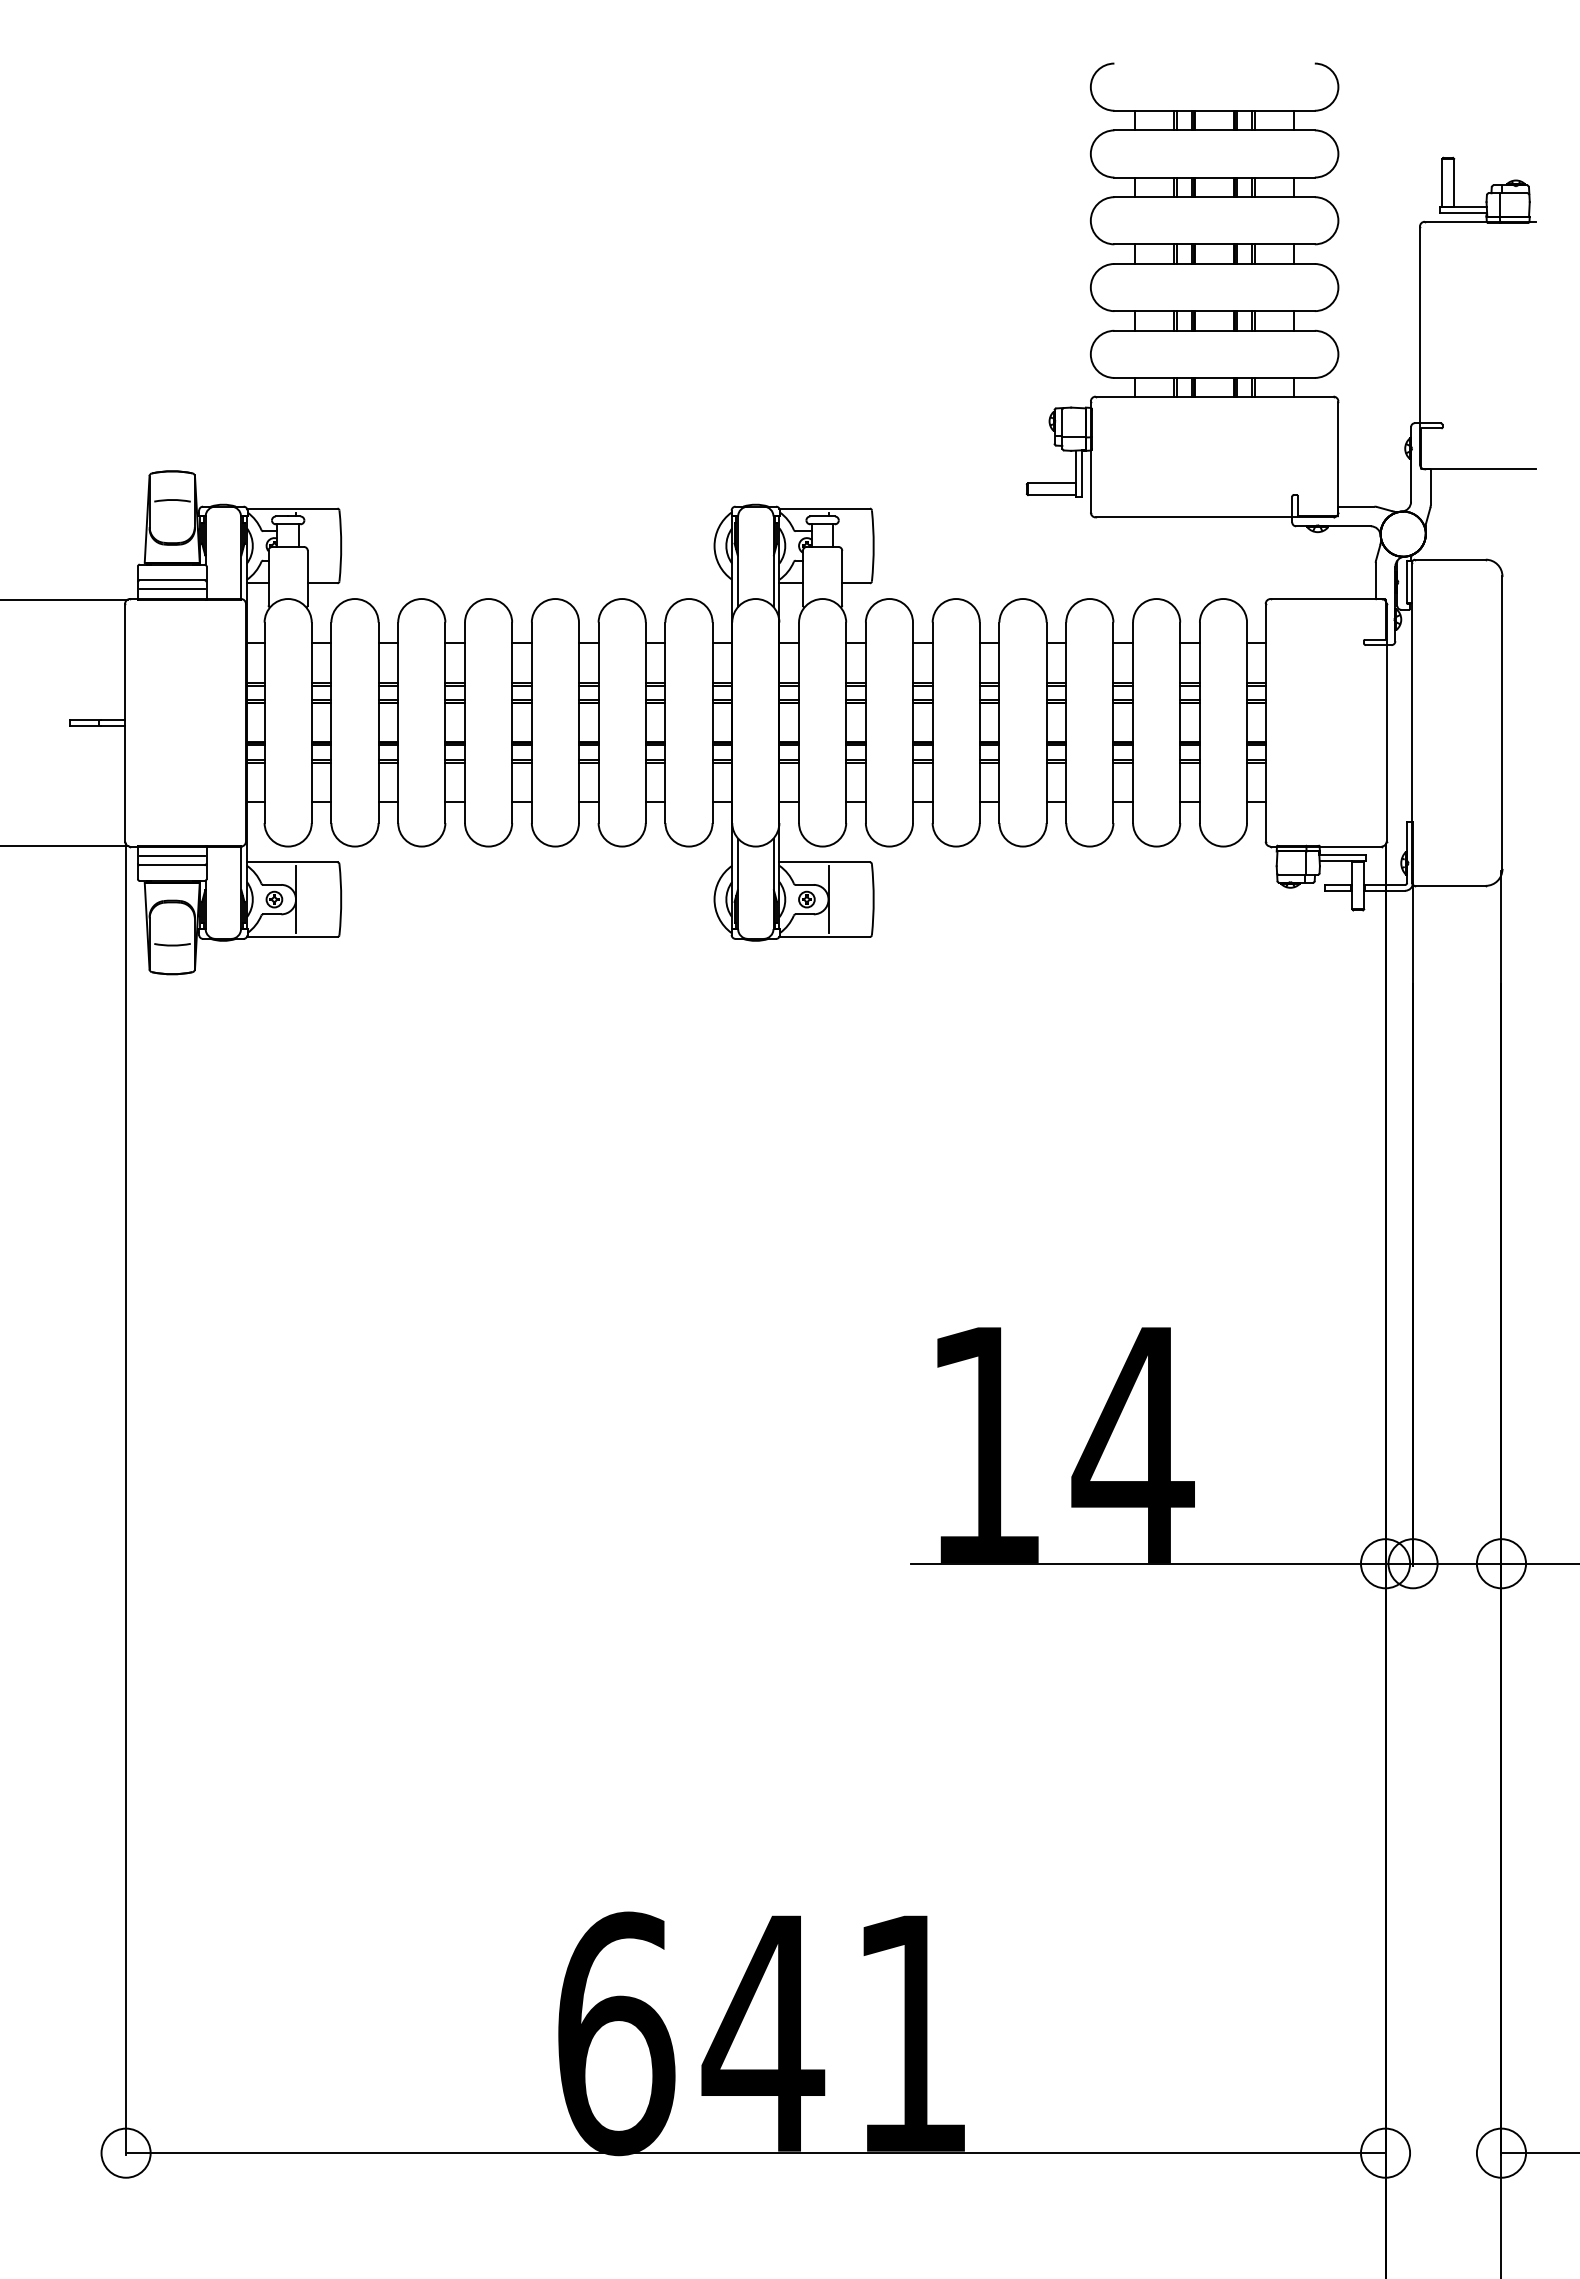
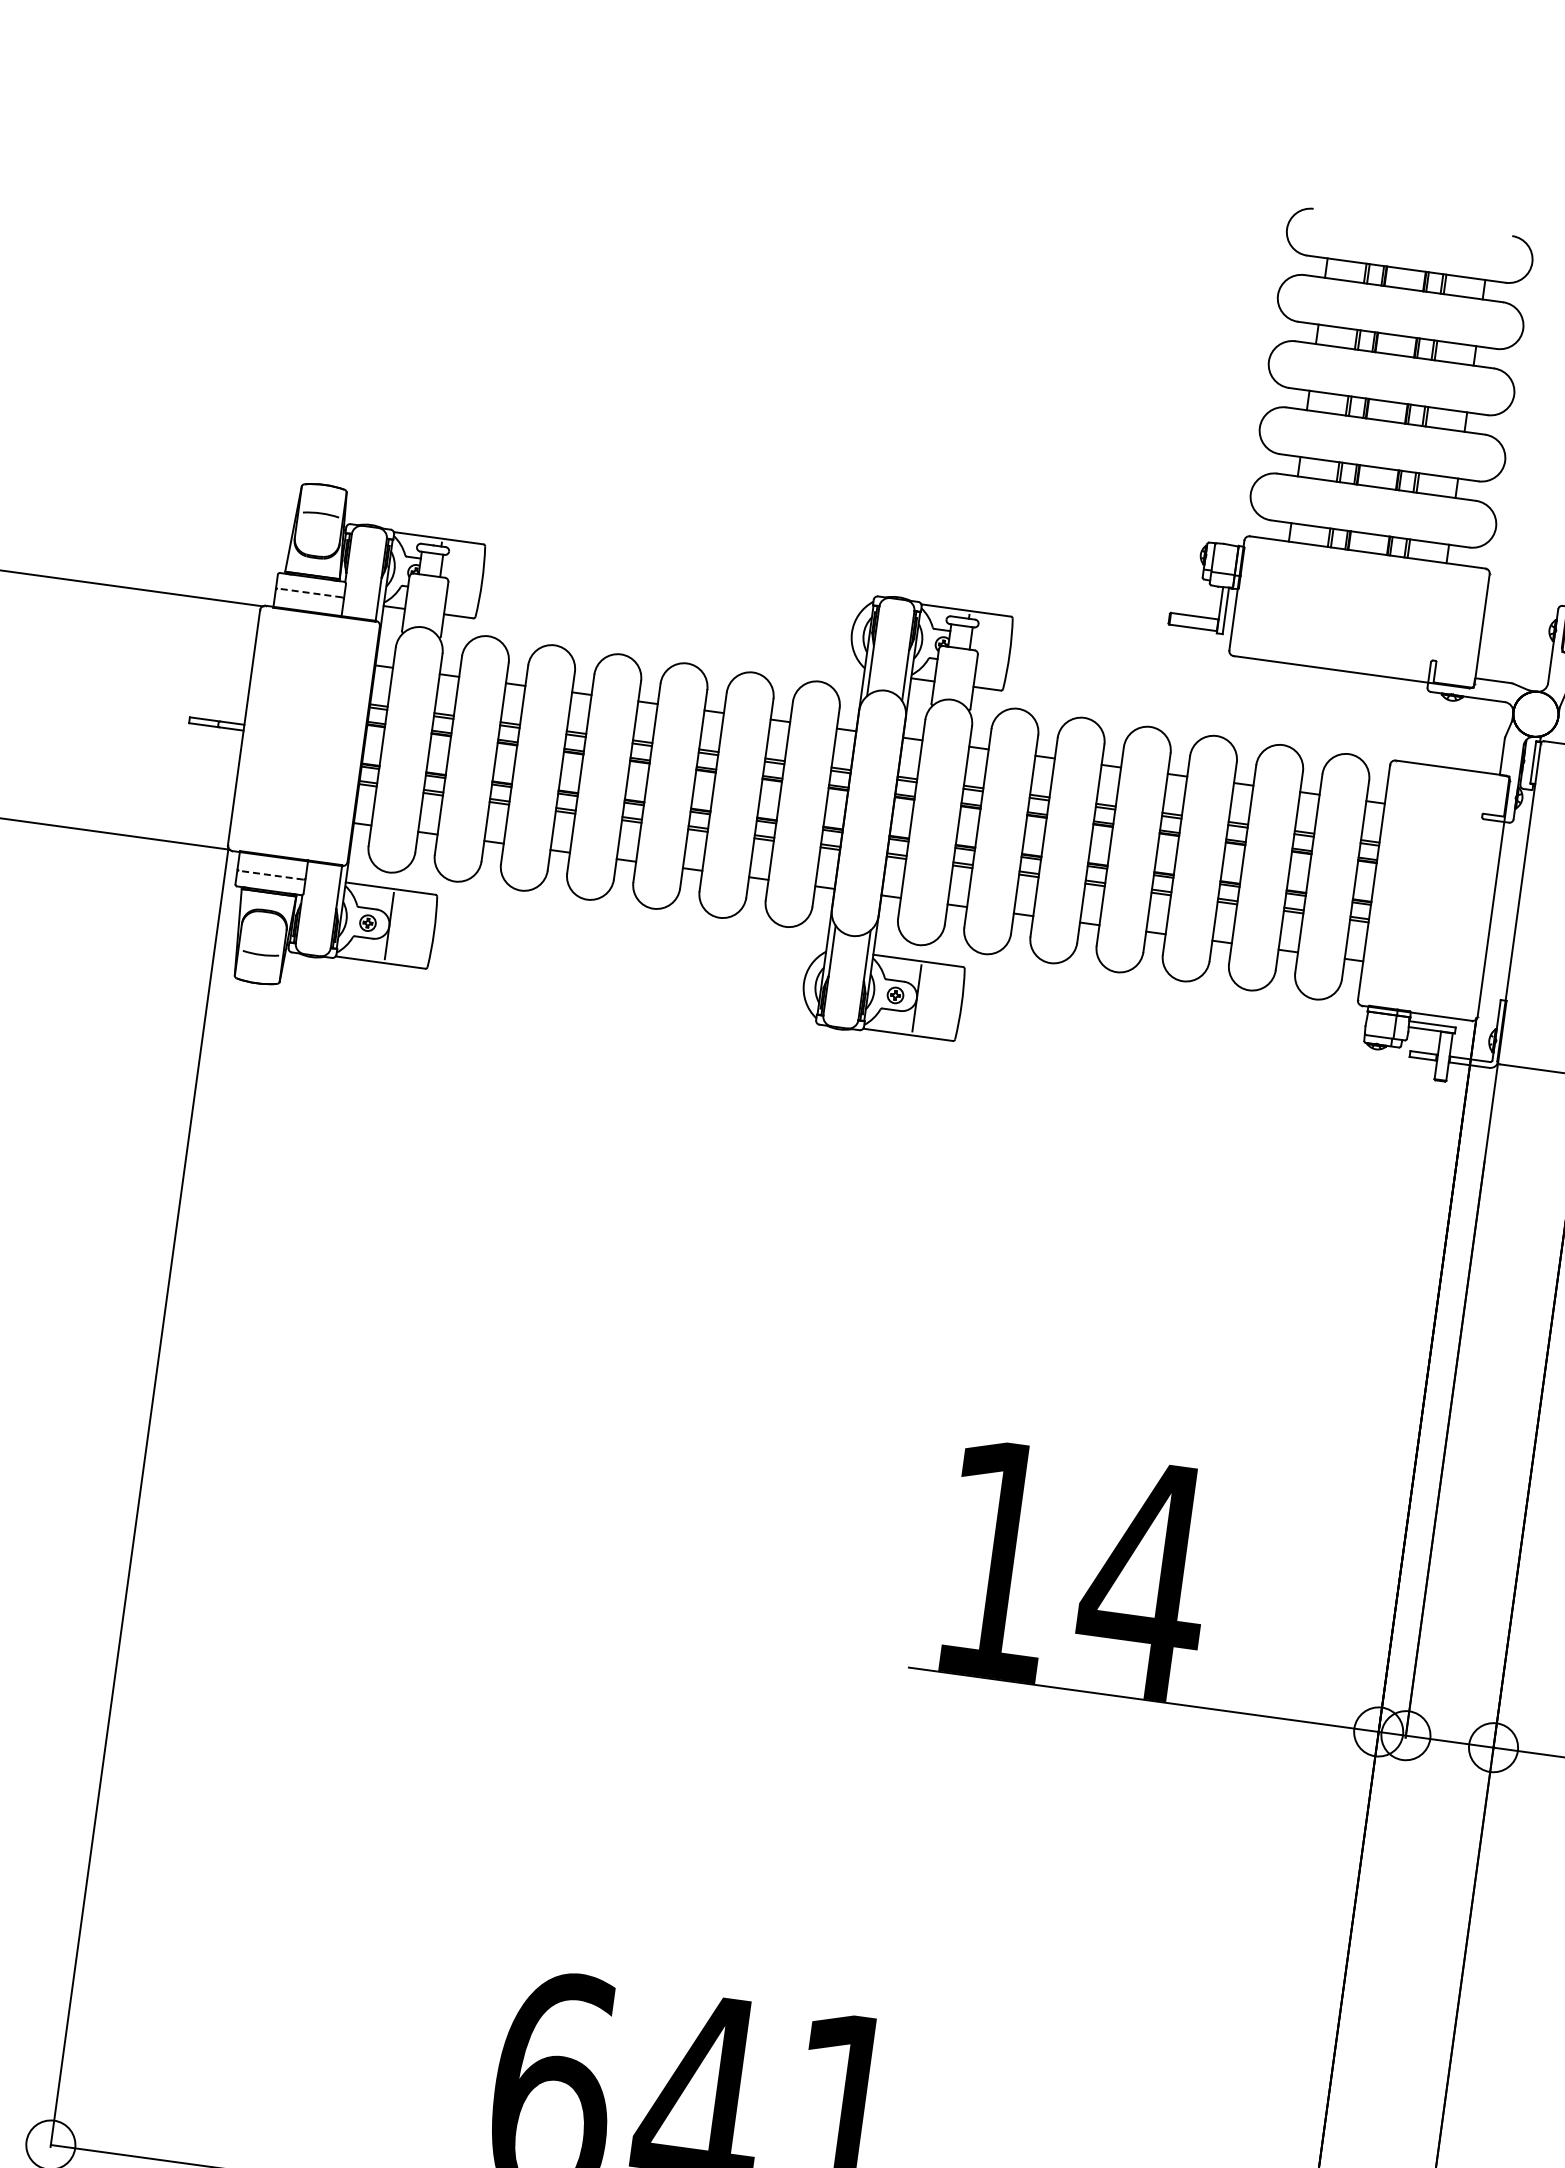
line: (171, 580) -> (309, 593), solid -> dashed
line: (171, 589) -> (308, 601), removed
line: (171, 856) -> (271, 866), removed
line: (171, 865) -> (270, 875), solid -> dashed

